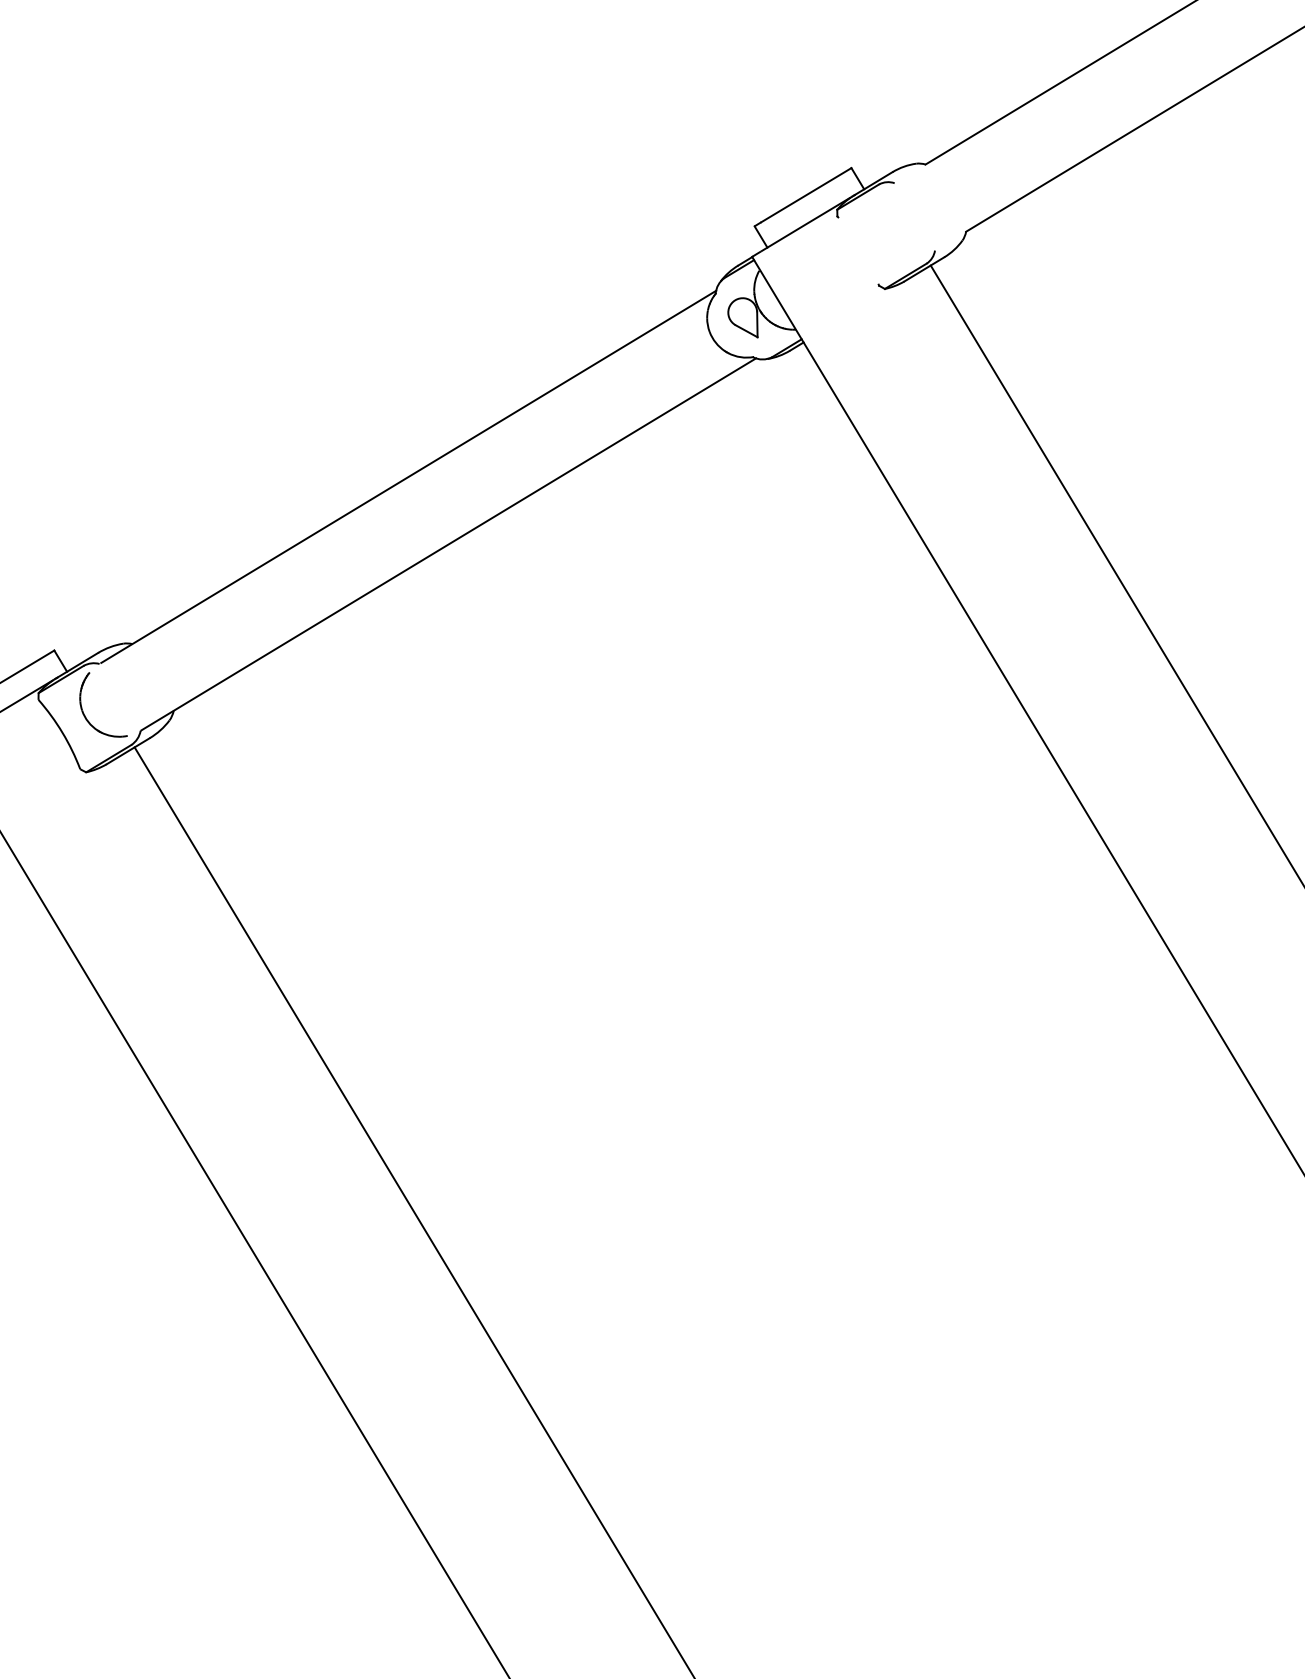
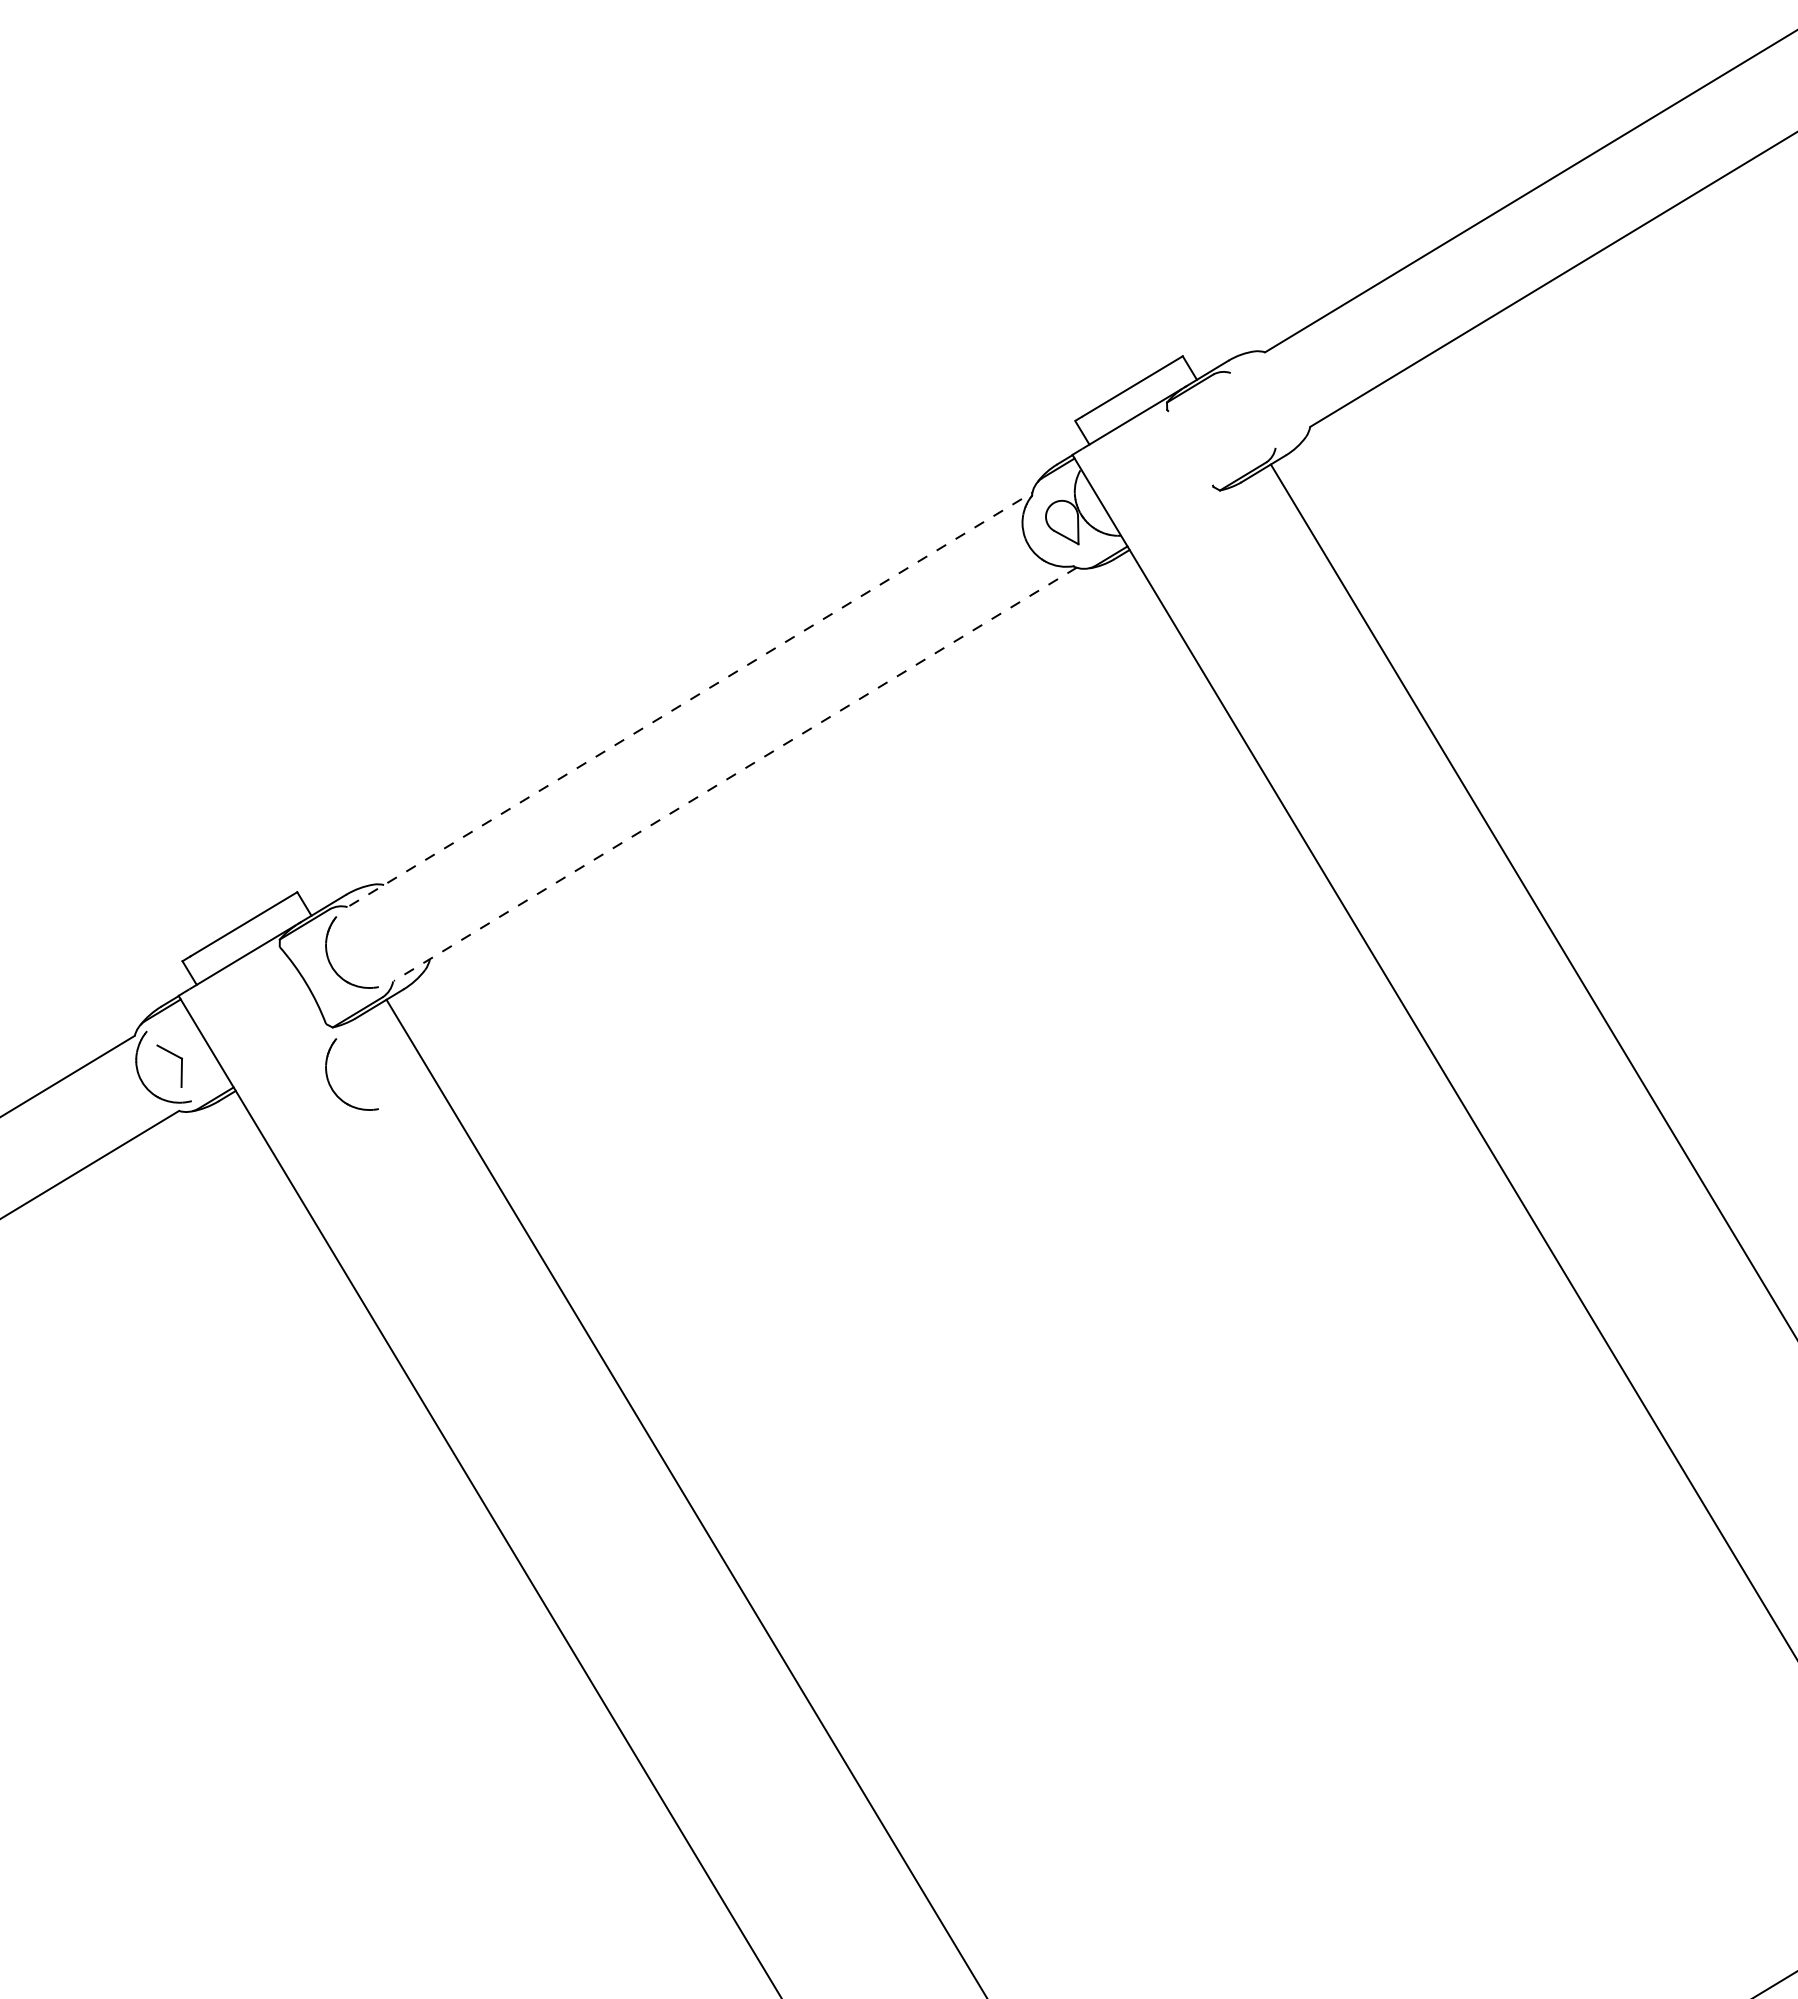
line: (409, 476) -> (691, 698), solid -> dashed
line: (448, 544) -> (735, 774), solid -> dashed
part: (83, 820) -> (329, 1080), added

